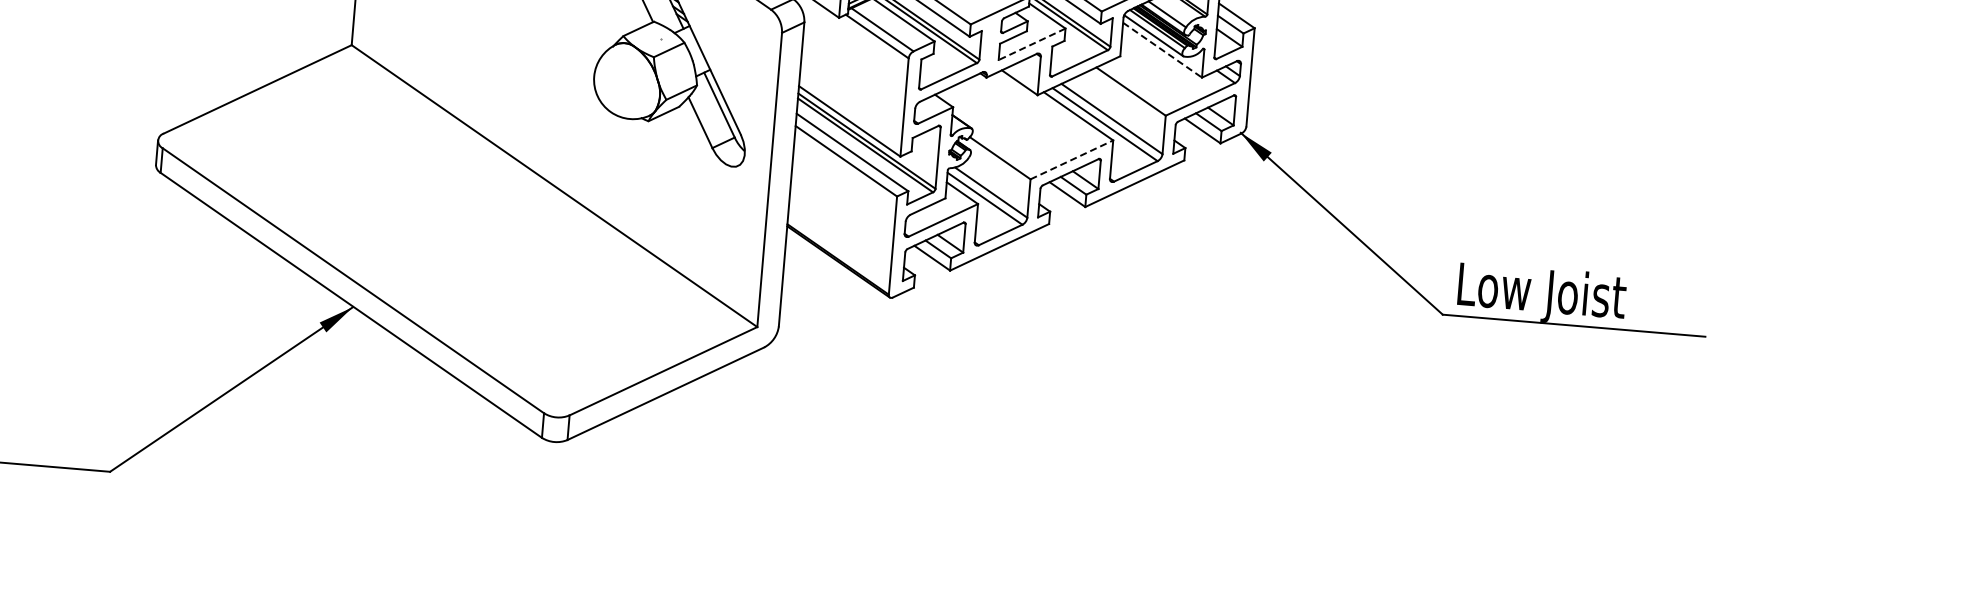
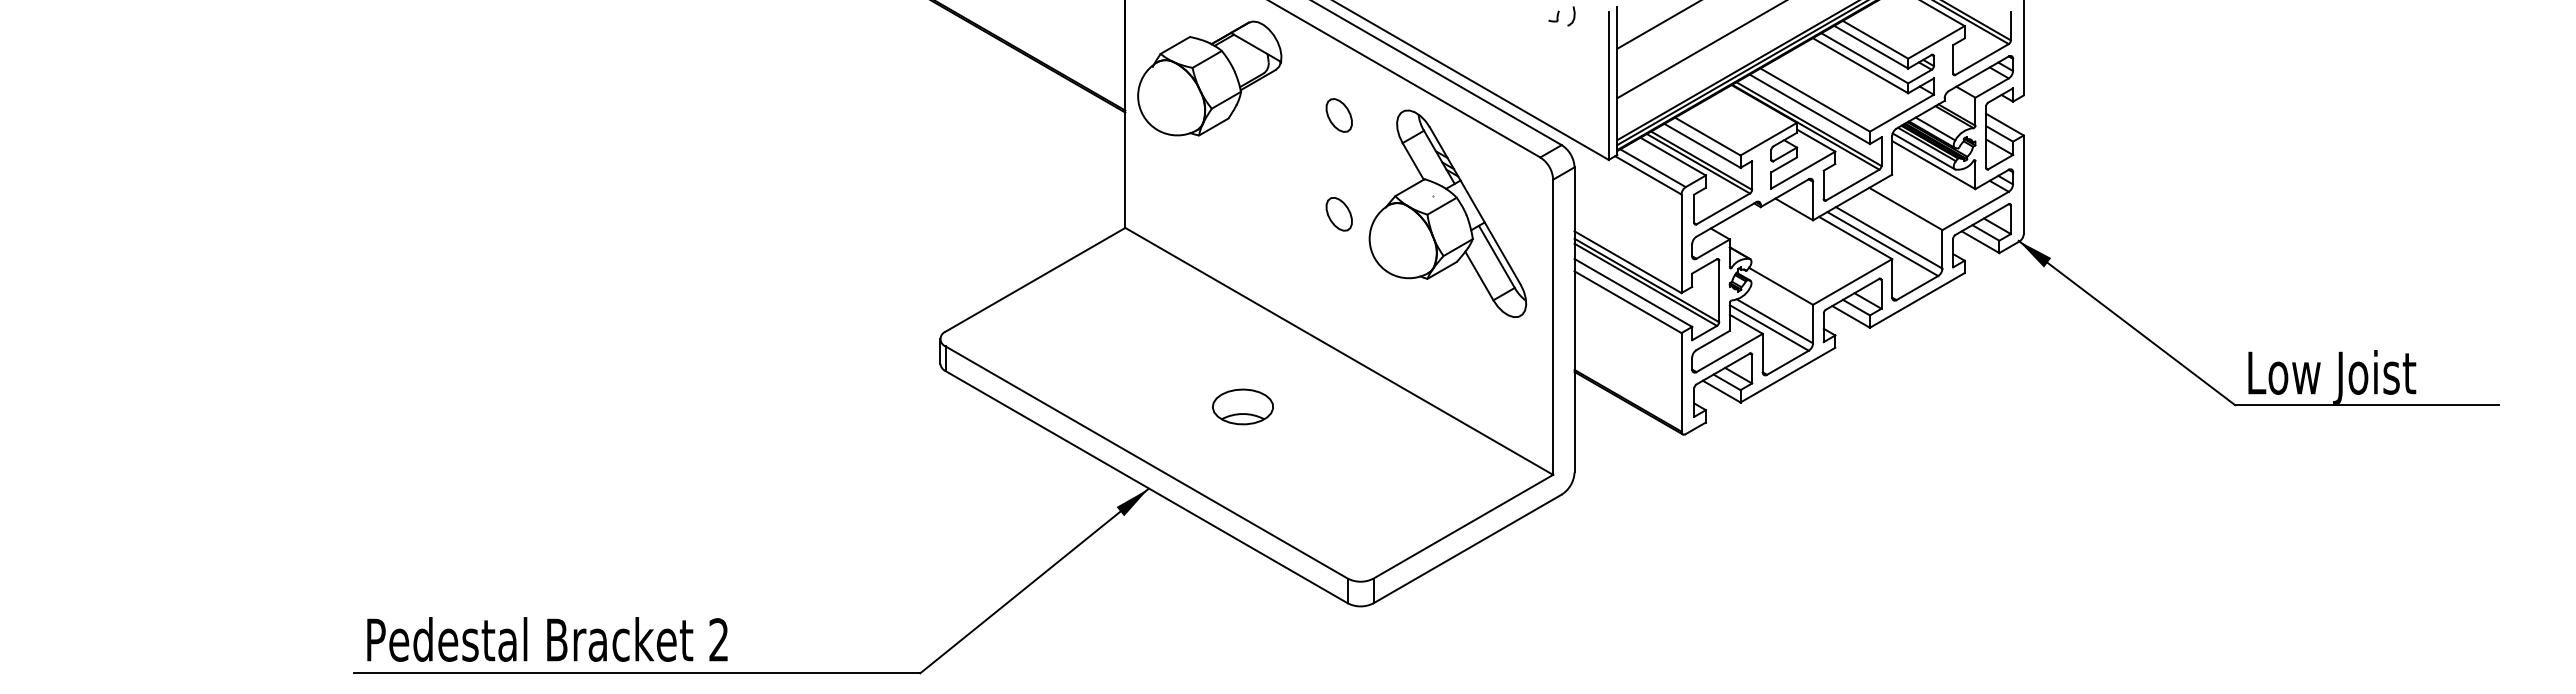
line: (1032, 44) -> (1803, 170), dashed -> solid
part: (565, 49) -> (1338, 214), added
line: (1163, 50) -> (1934, 165), dashed -> solid
line: (1071, 159) -> (1852, 281), dashed -> solid
part: (453, 232) -> (1242, 406), added

